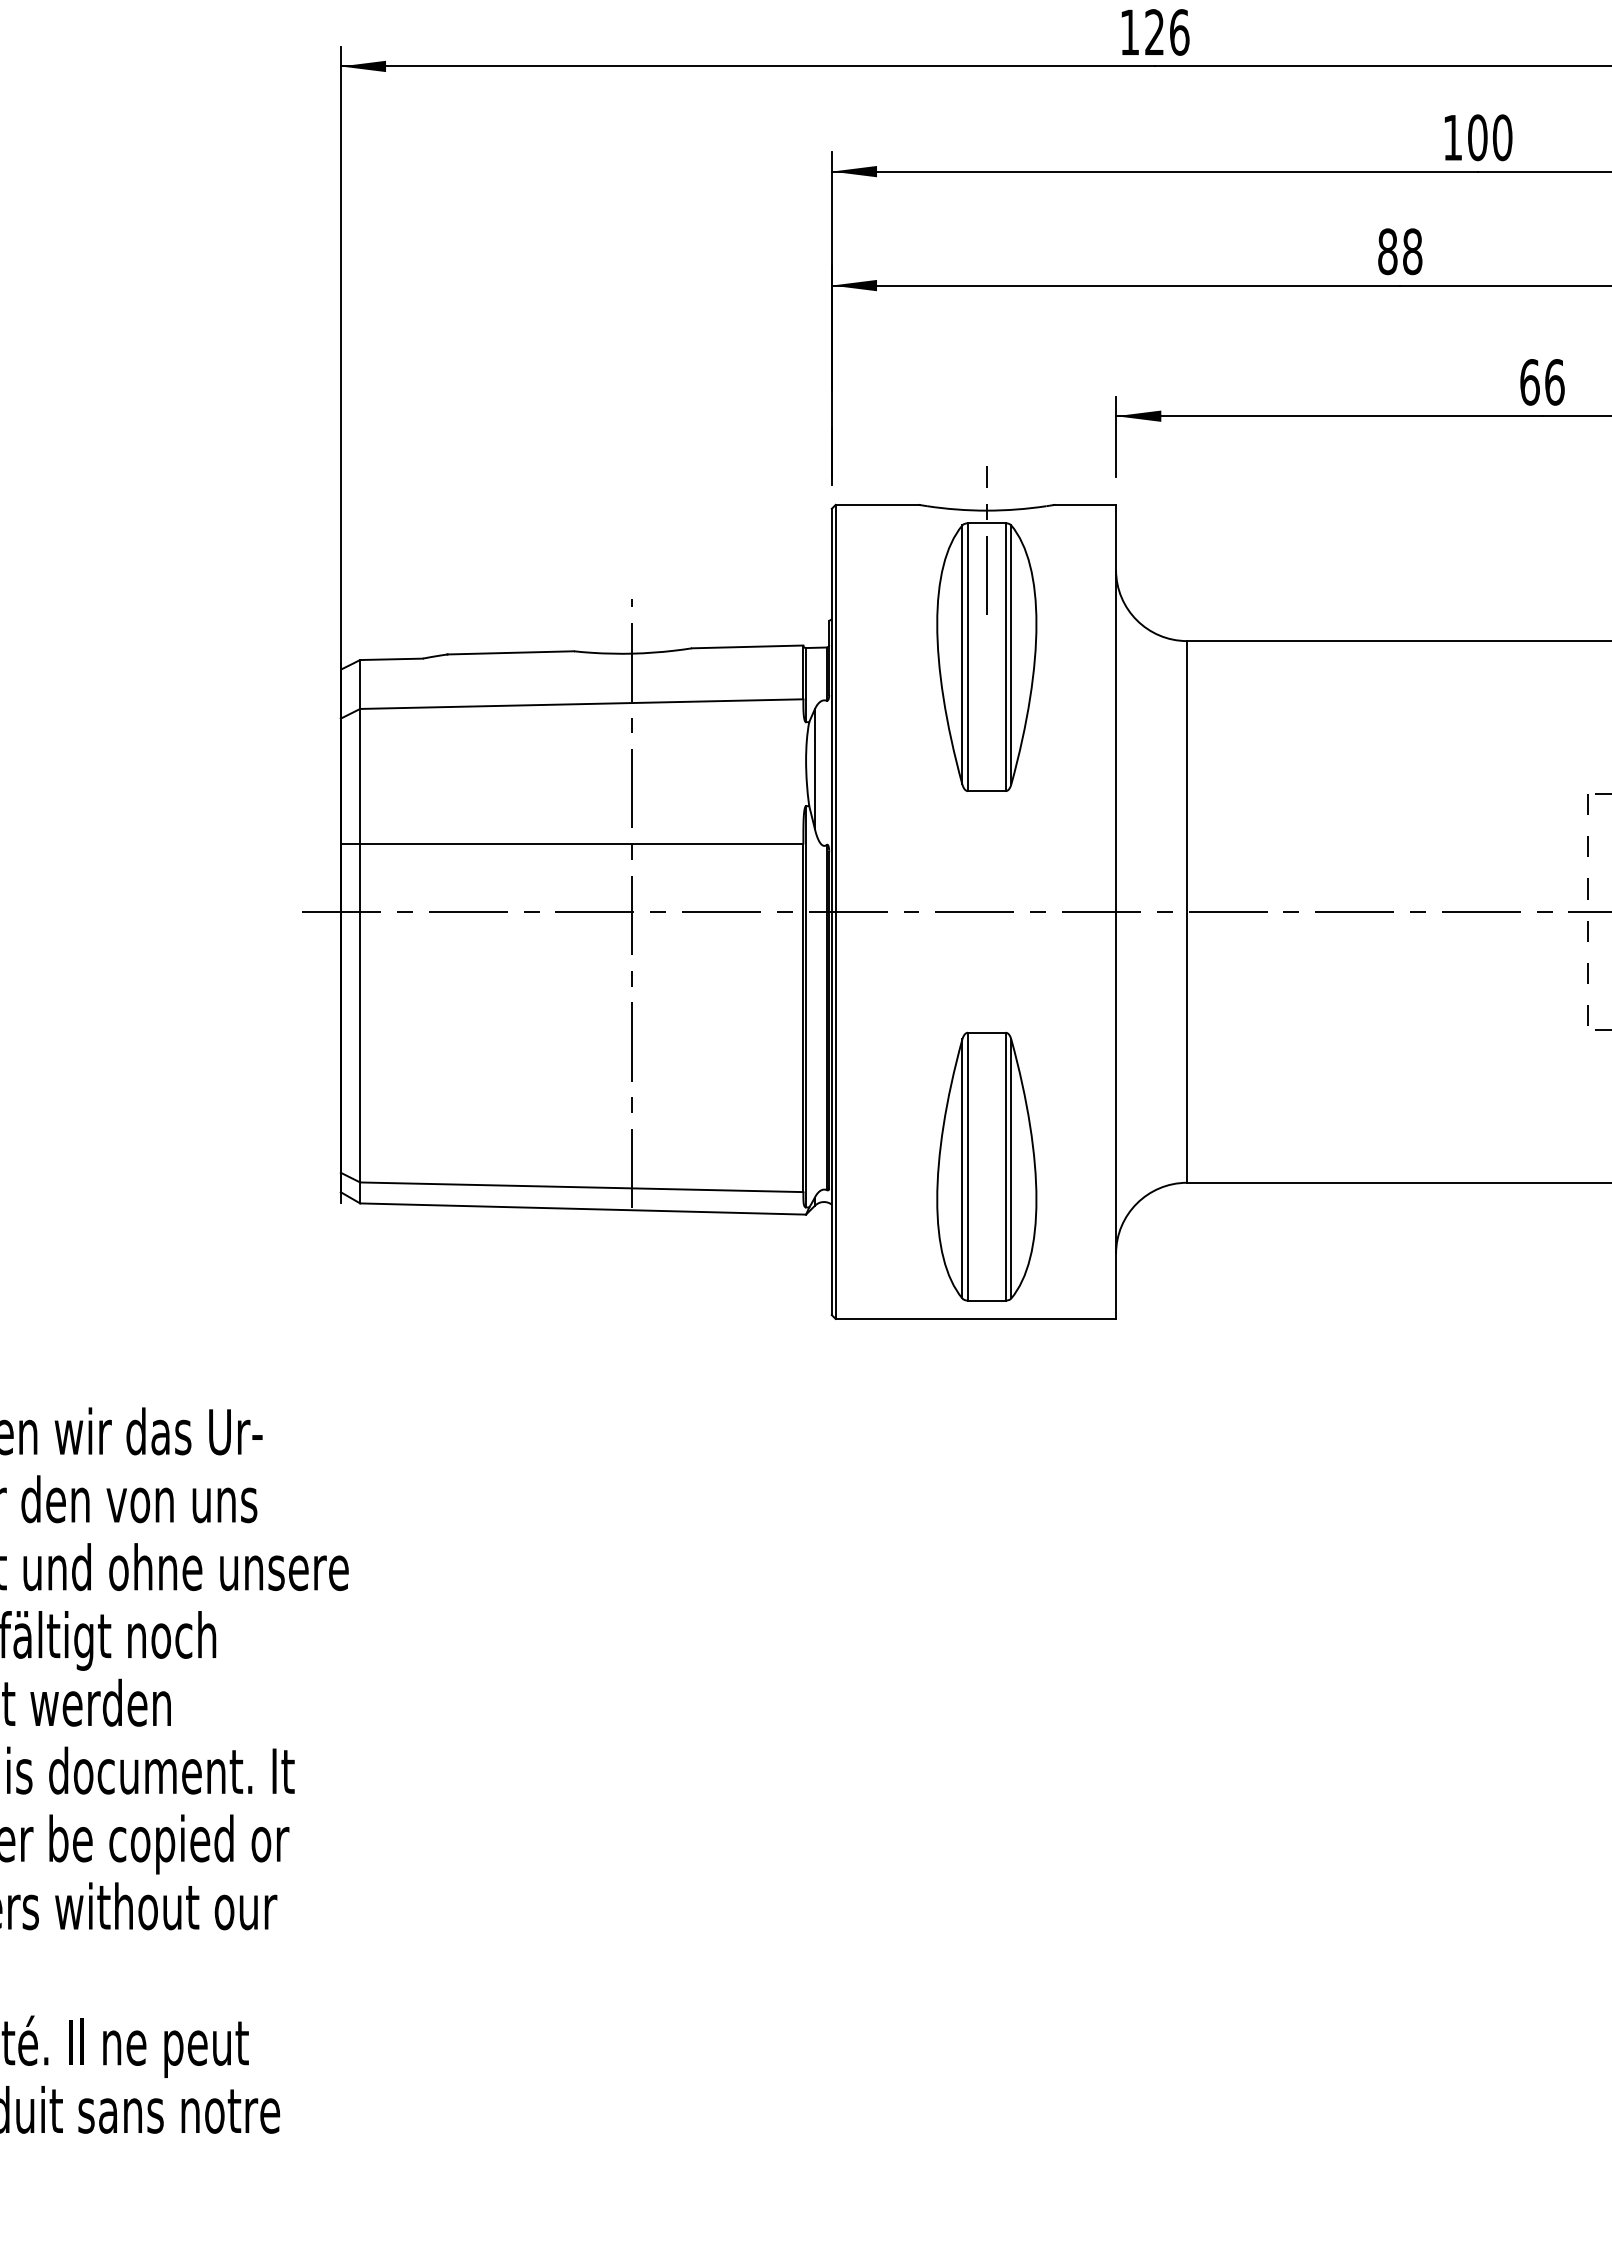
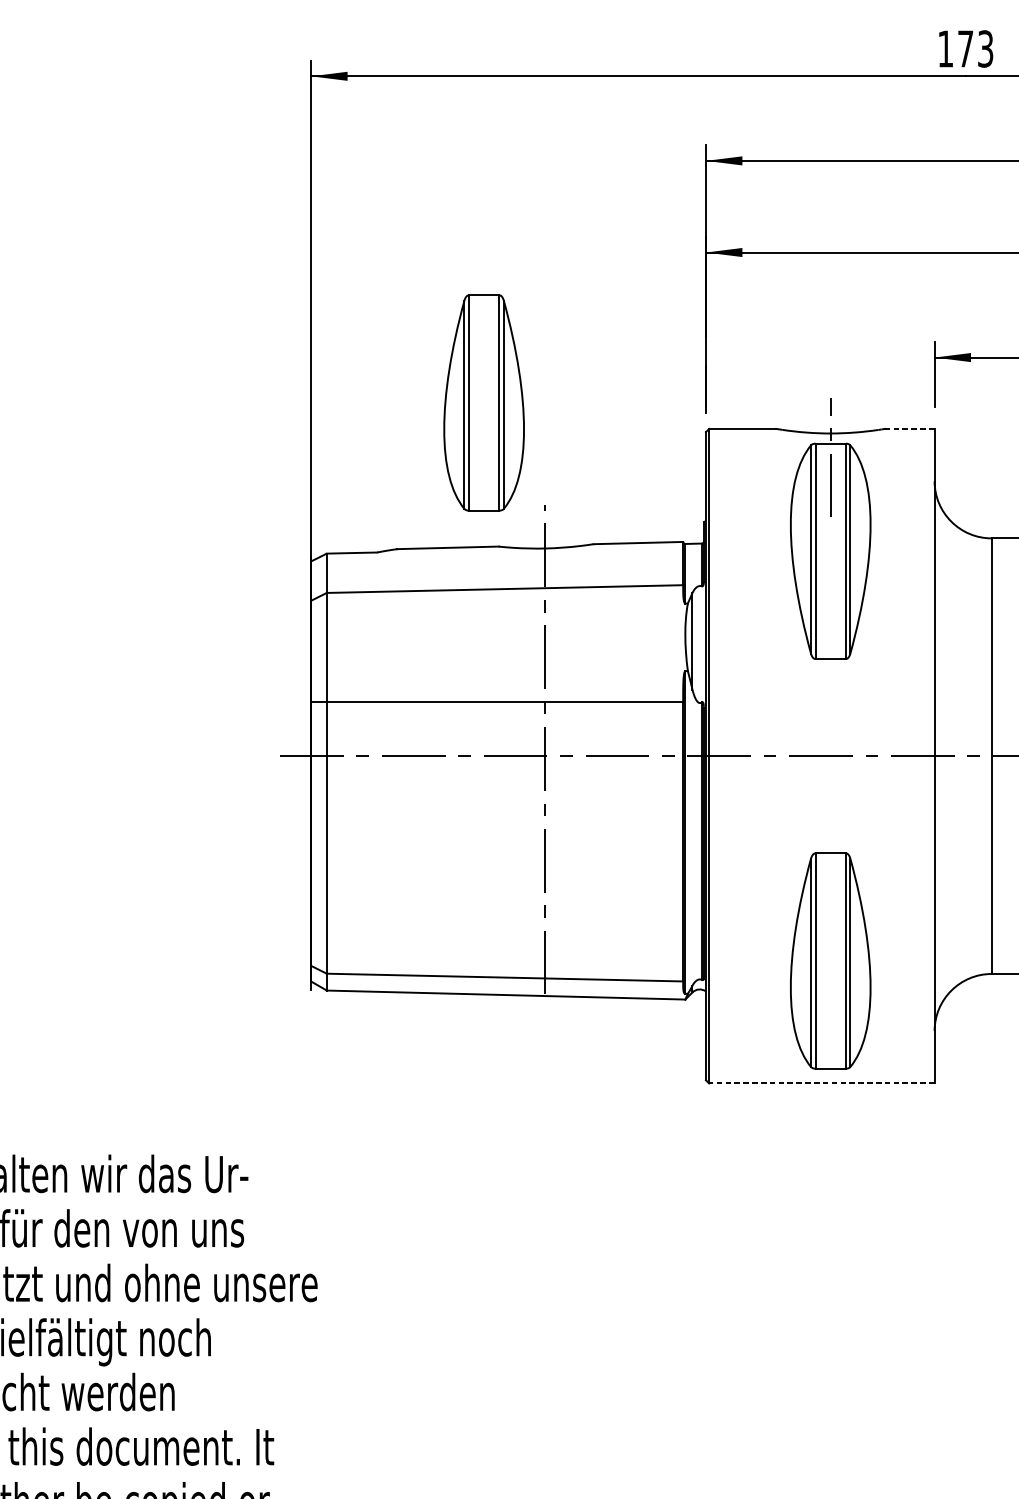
text: (1167, 32) -> (975, 49), 126 -> 173
part: (555, 472) -> (483, 402), added
line: (1085, 504) -> (910, 428), solid -> dashed
line: (975, 1318) -> (821, 1083), solid -> dashed

